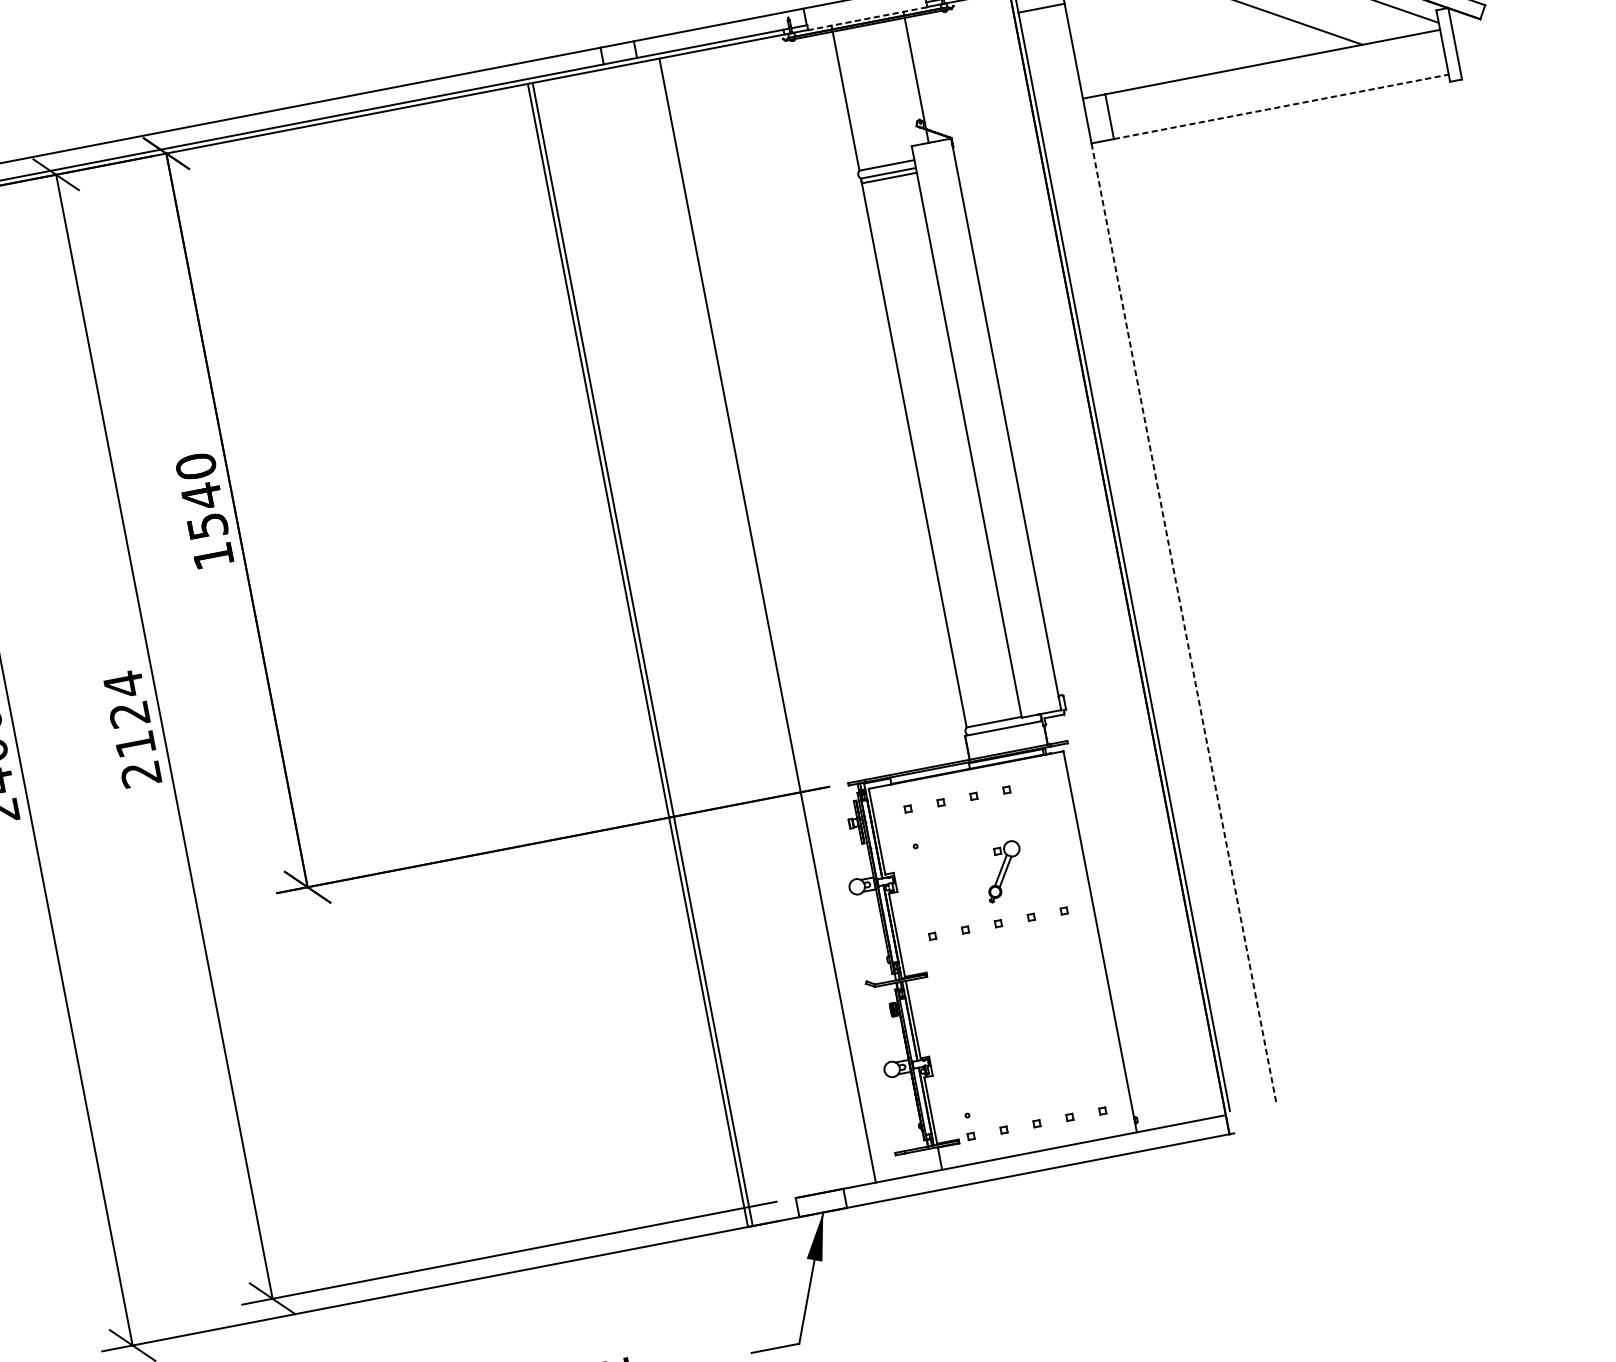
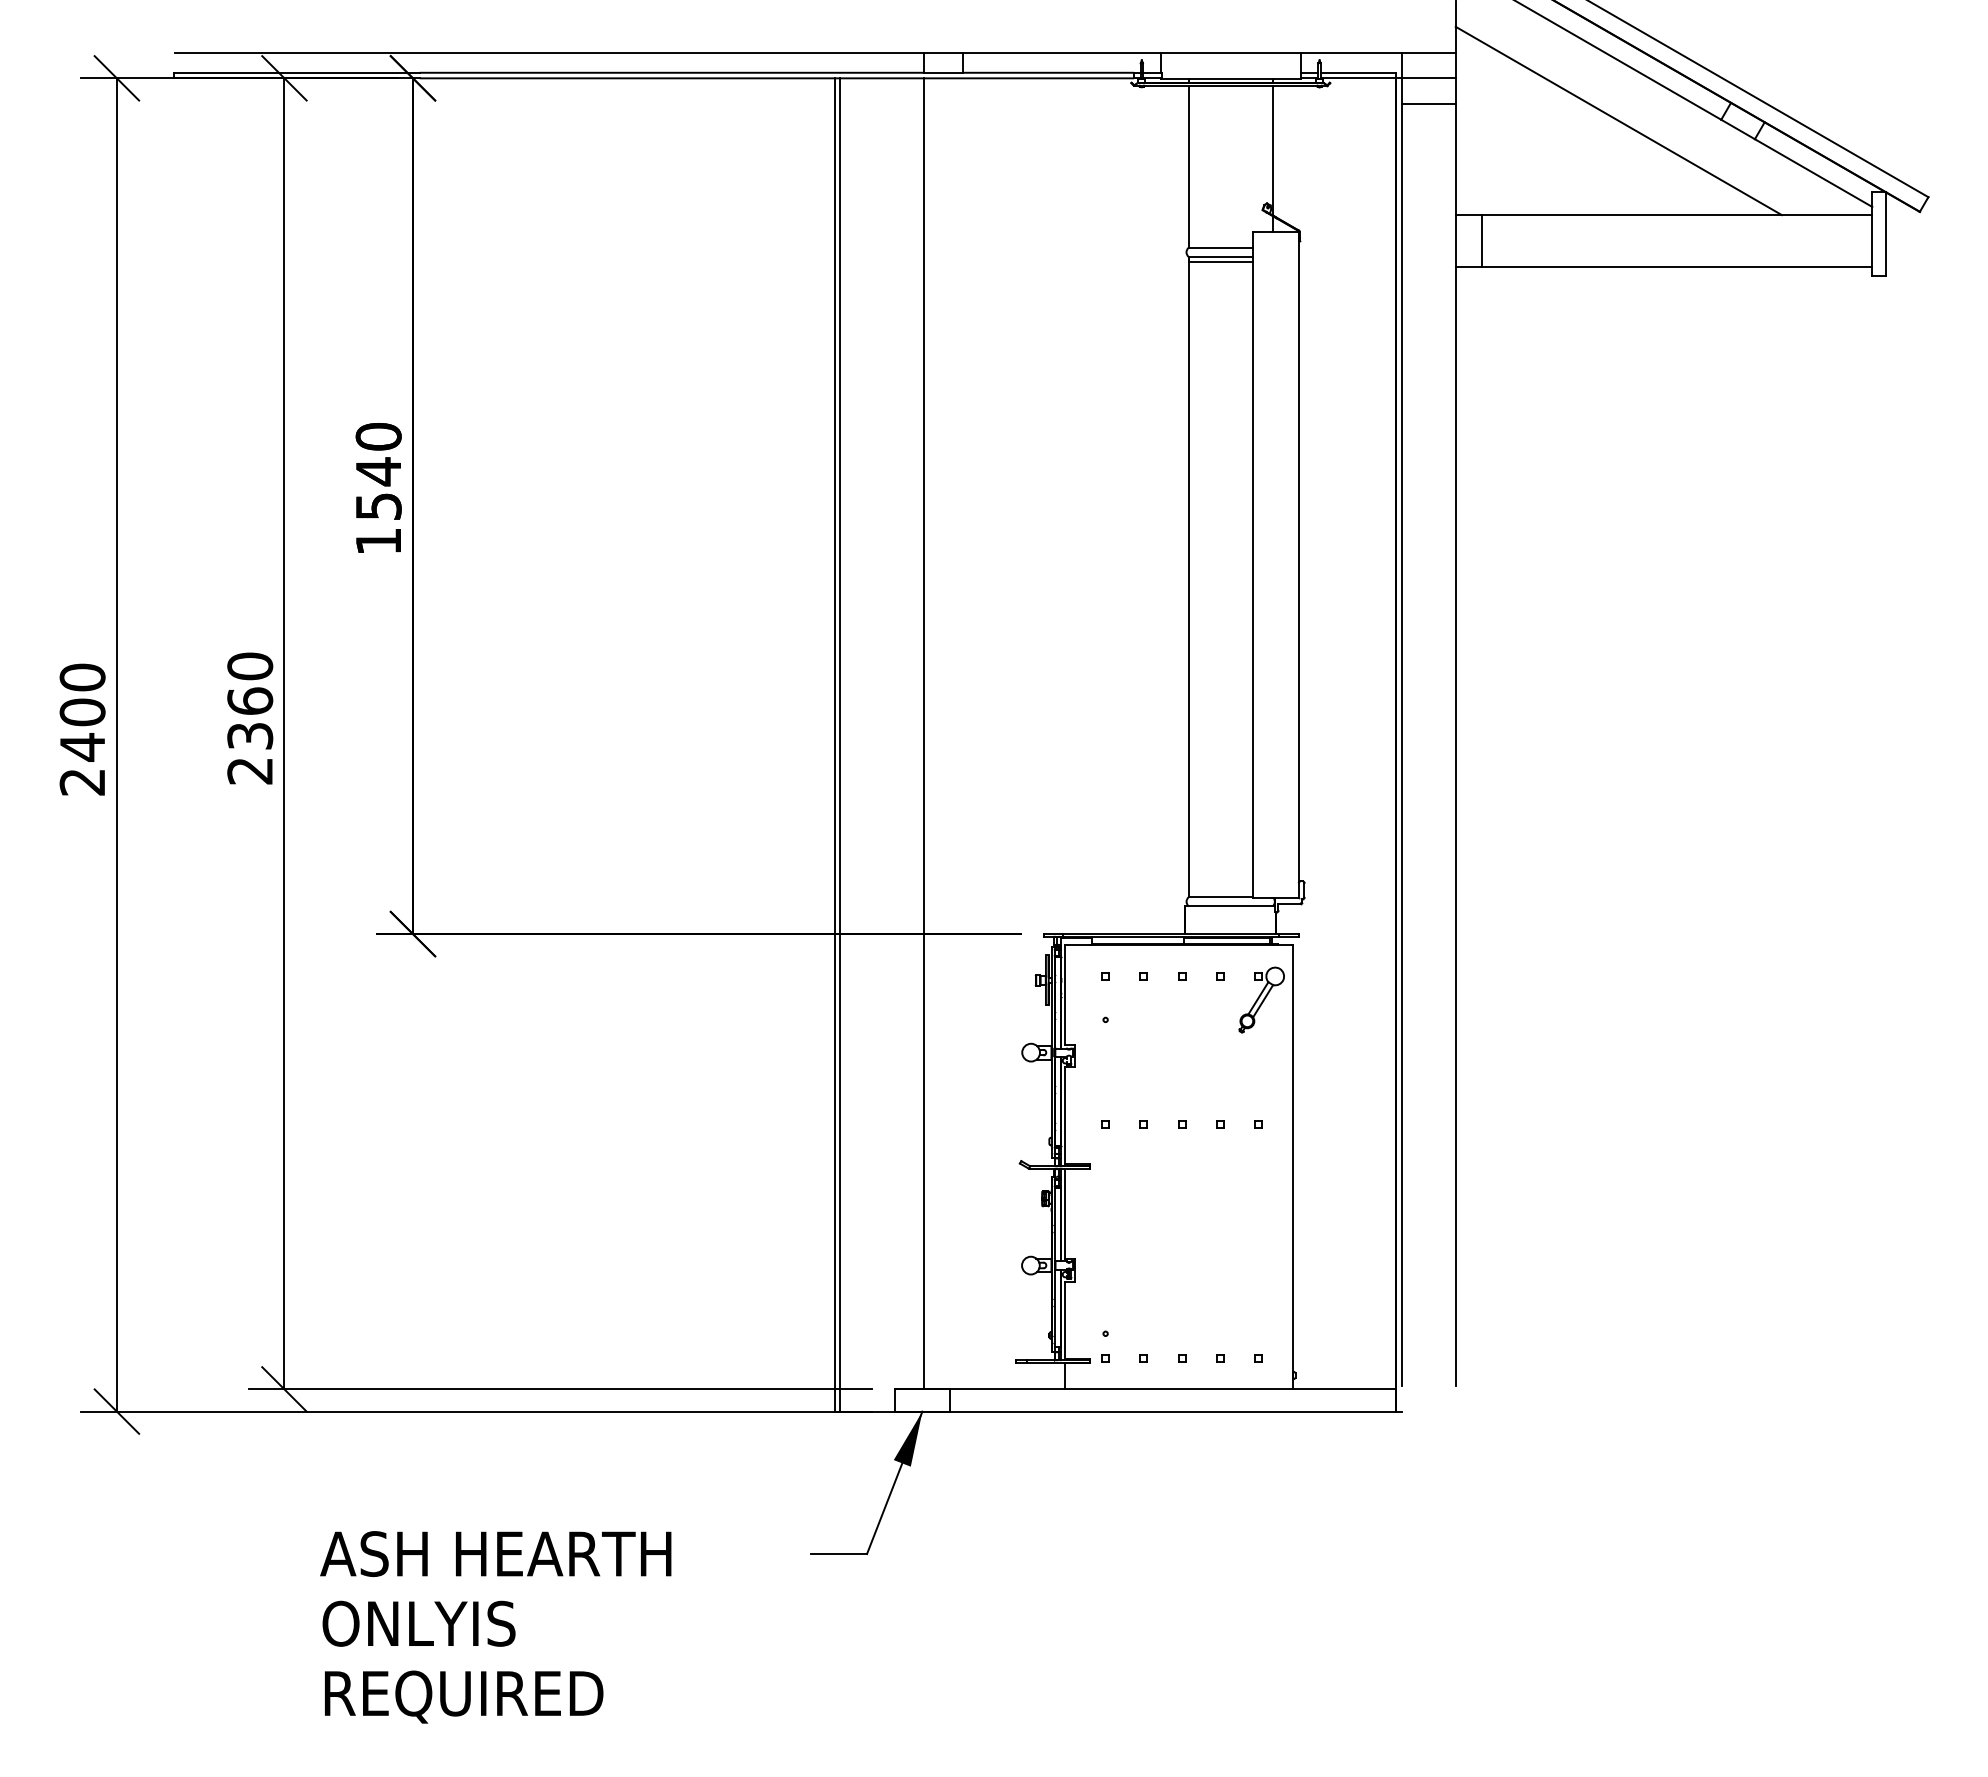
line: (867, 18) -> (1230, 78), dashed -> solid
line: (1281, 106) -> (1677, 267), dashed -> solid
line: (767, 620) -> (924, 733), moved
line: (1183, 622) -> (1455, 825), dashed -> solid
text: (129, 713) -> (250, 700), 2124 -> 2360
part: (1003, 870) -> (1261, 999), moved

